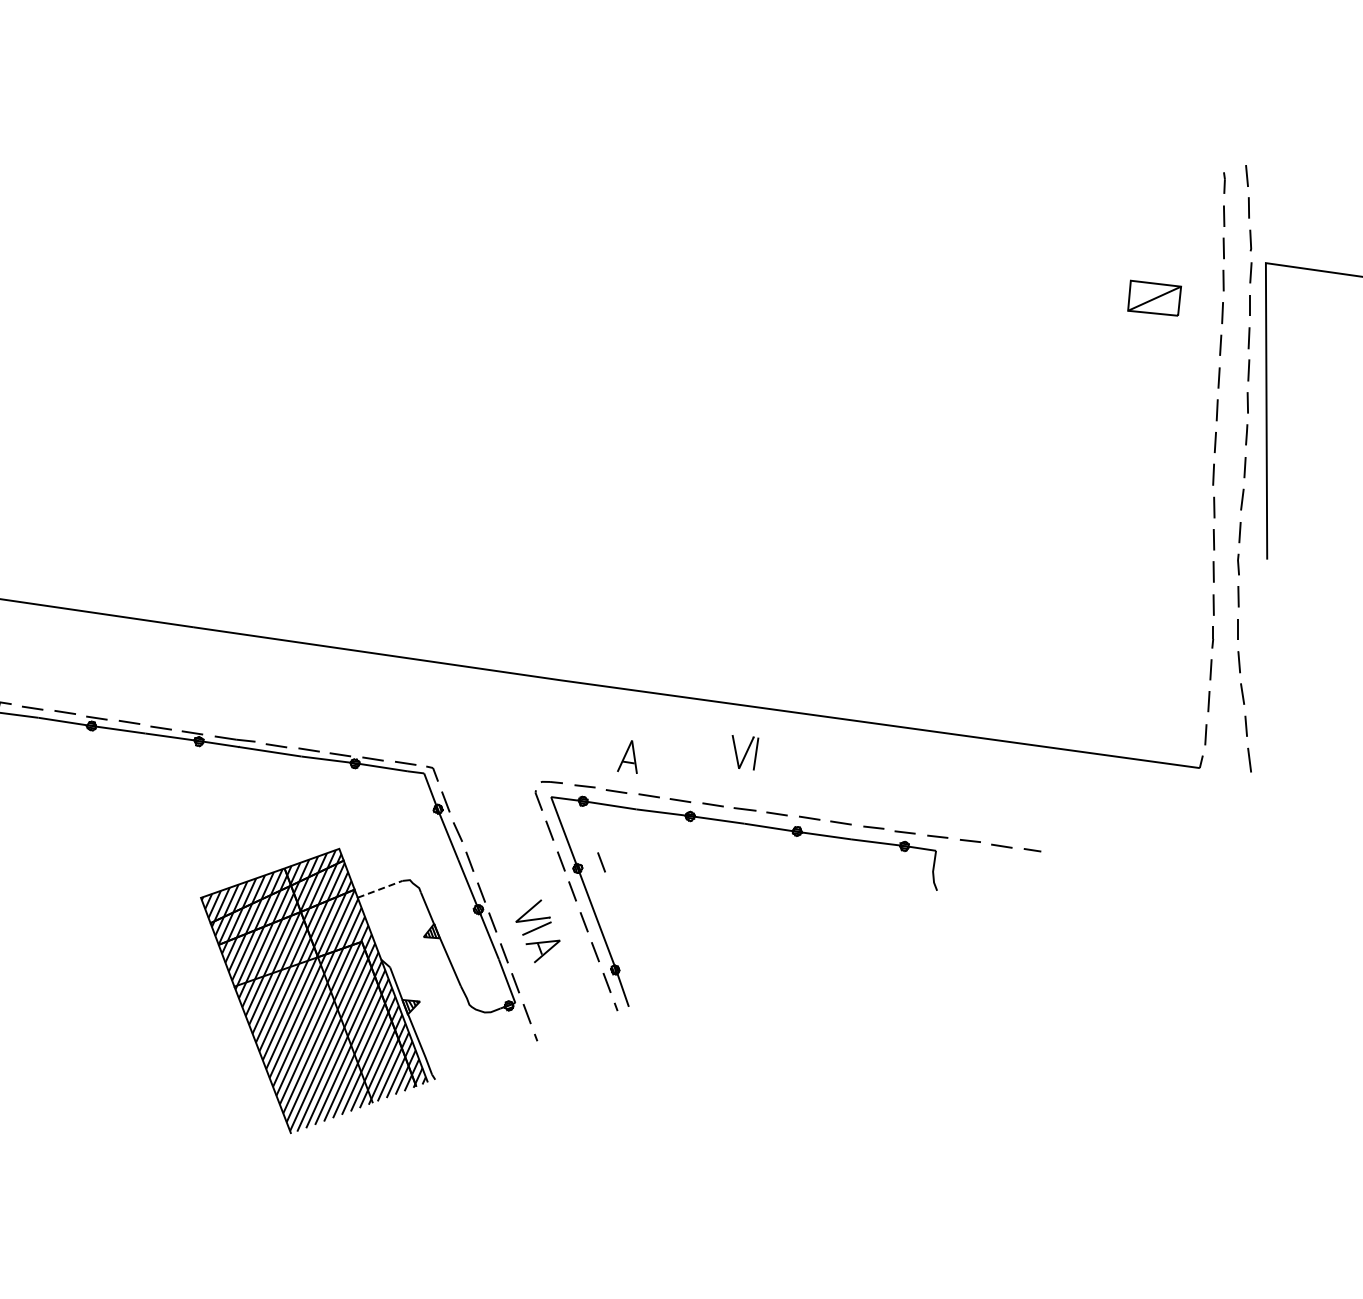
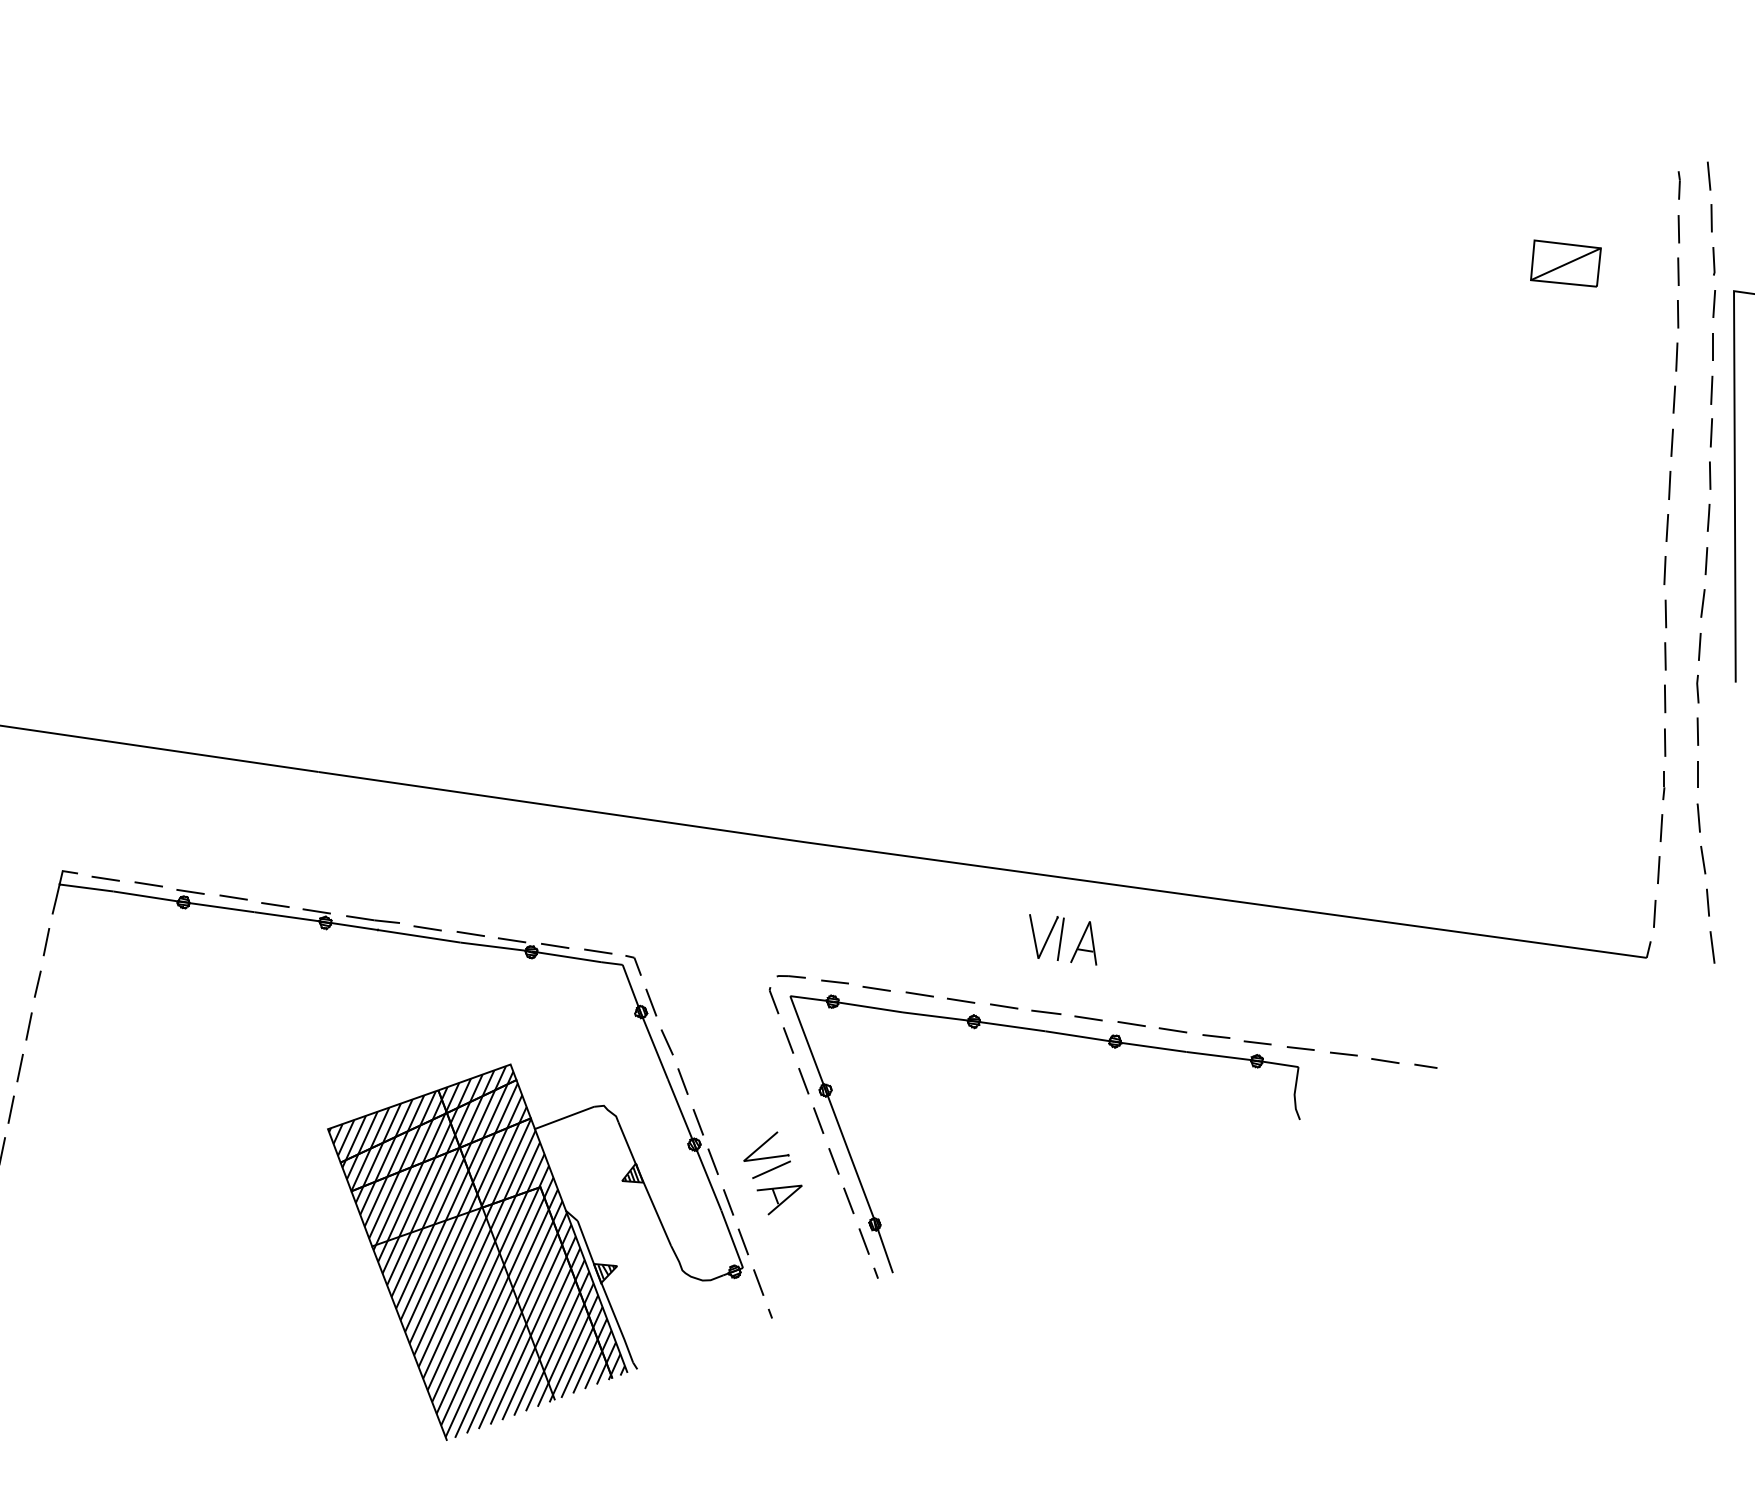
part: (1154, 297) -> (1565, 262), moved
part: (627, 756) -> (1083, 942), moved
line: (601, 862) -> (856, 1082), removed
line: (380, 889) -> (565, 1118), dashed -> solid

